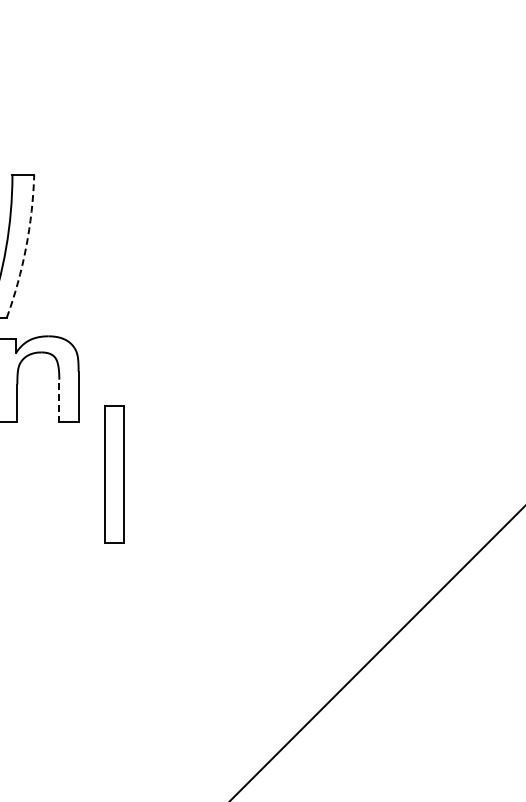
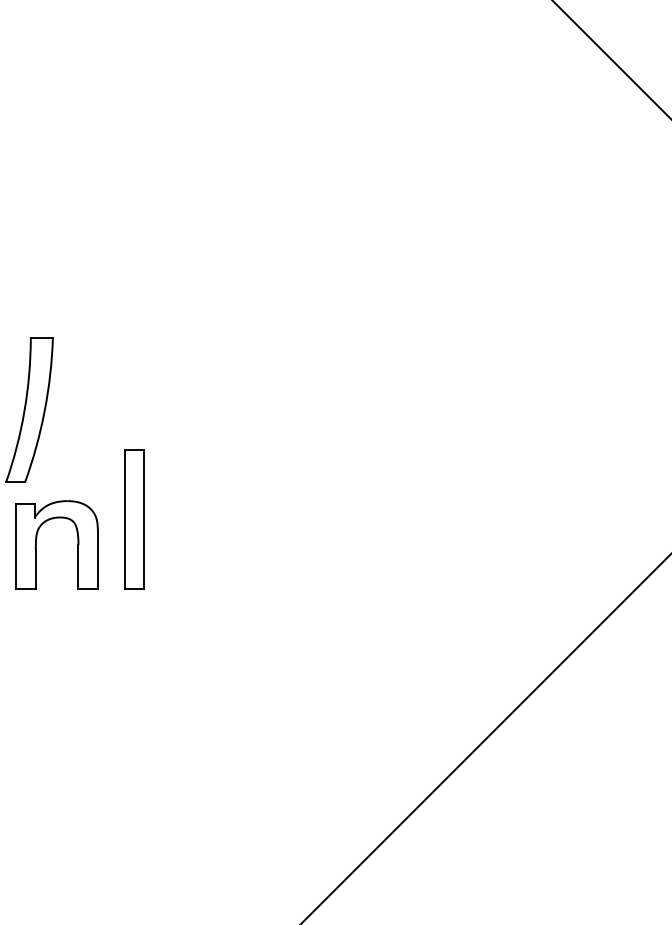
arc: (25, 248) -> (44, 411), dashed -> solid
line: (59, 400) -> (78, 566), dashed -> solid
part: (114, 474) -> (134, 519), moved

